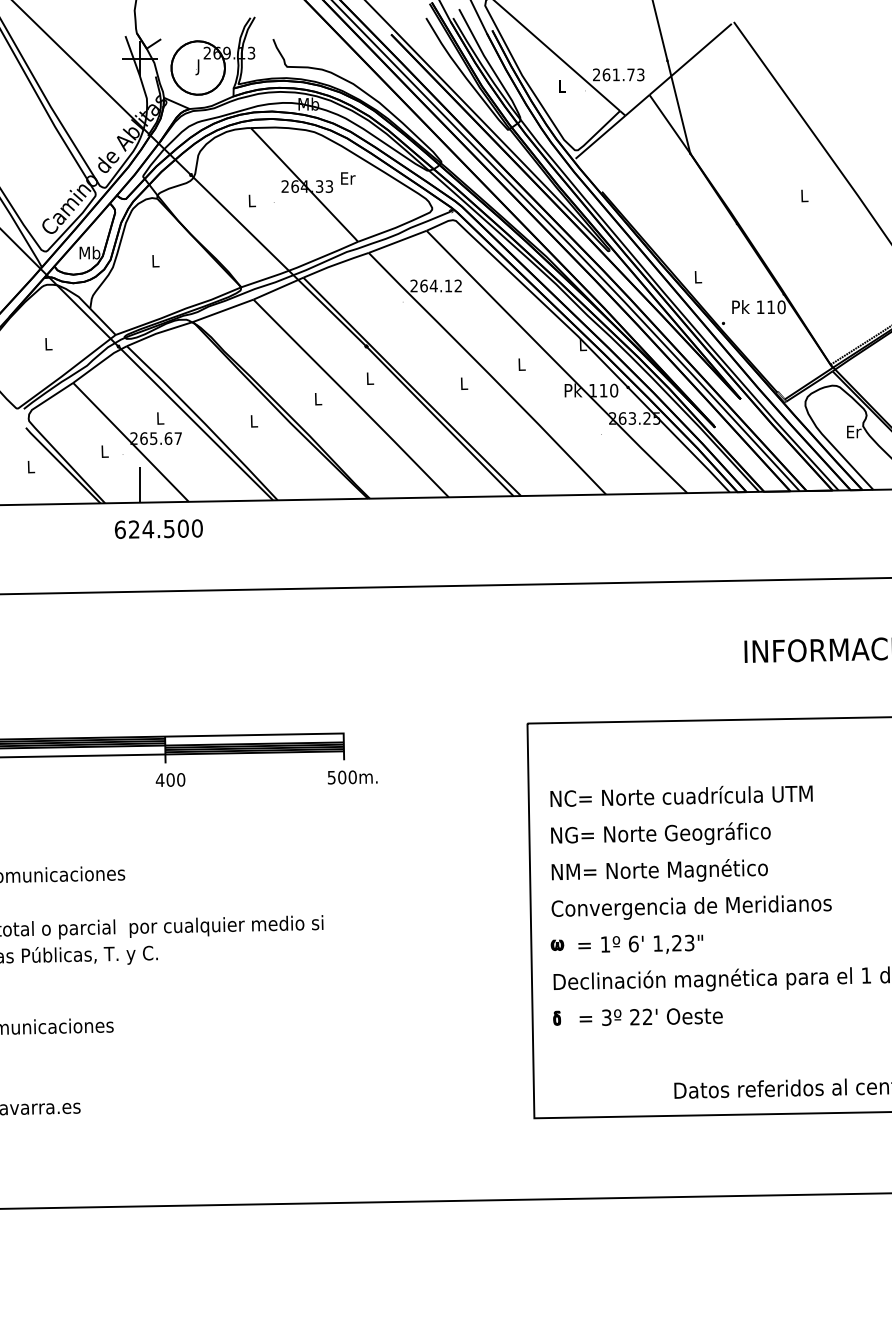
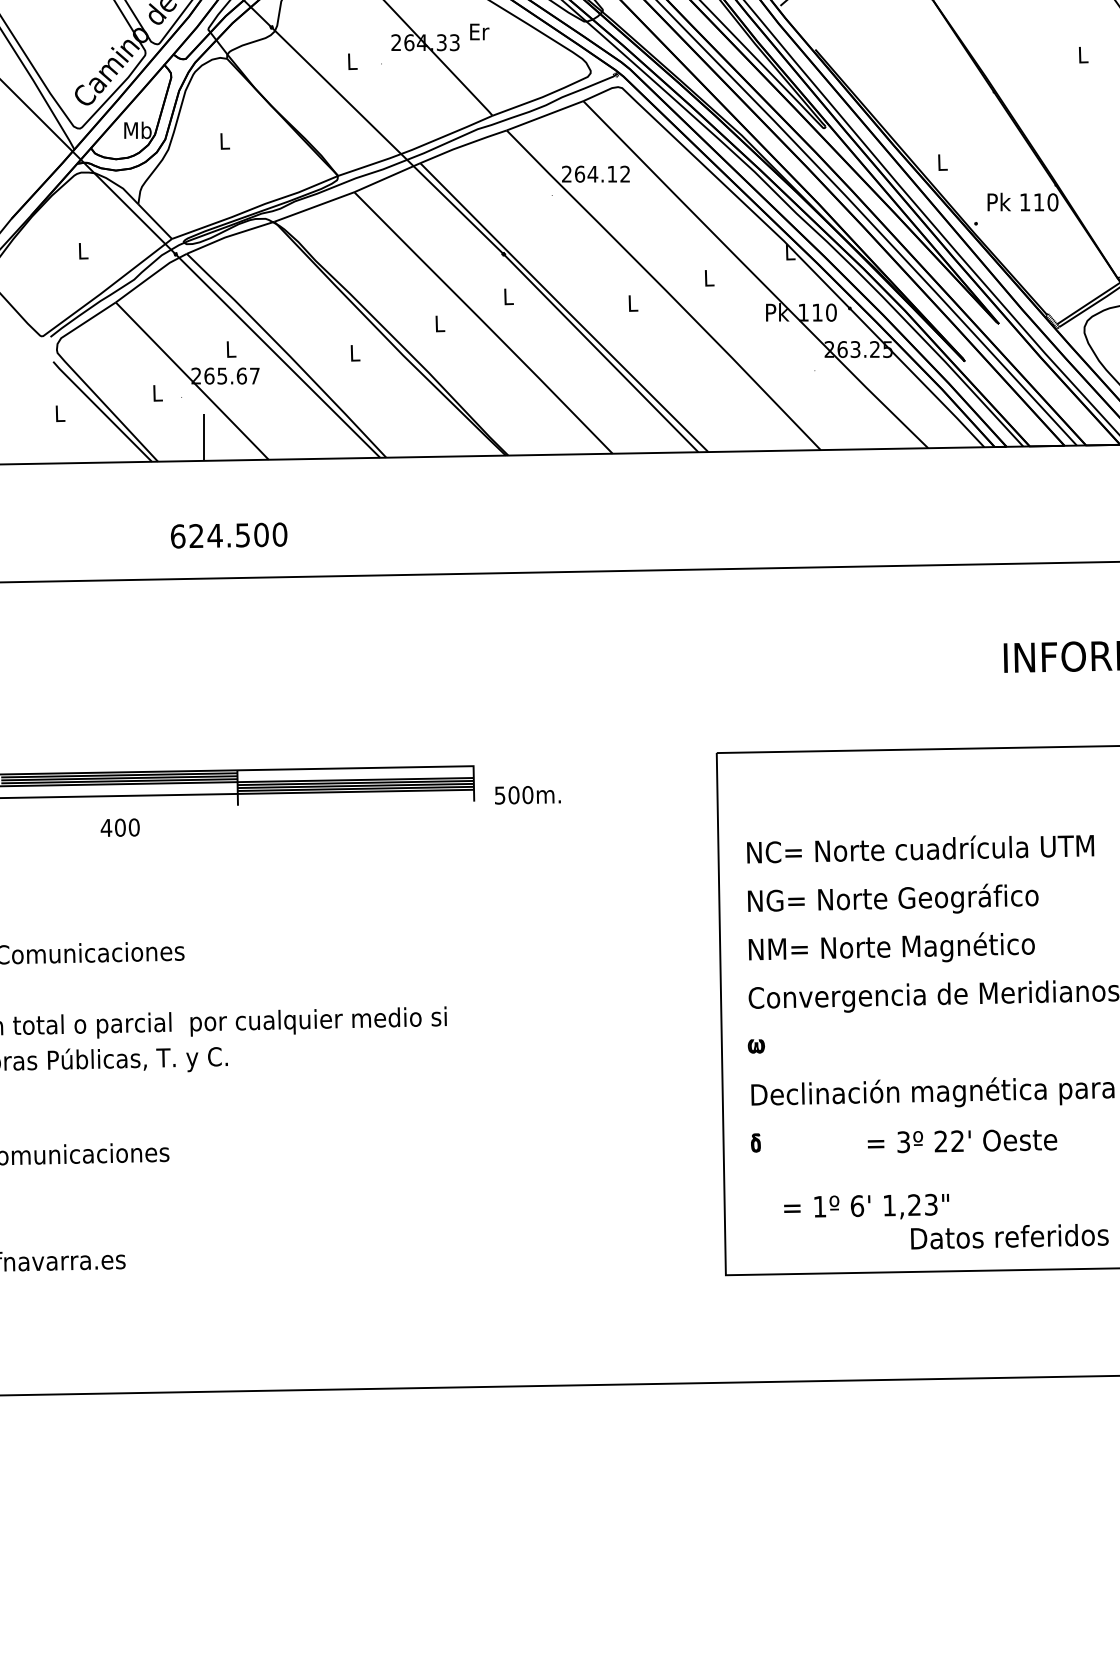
text: (158, 528) -> (228, 534), moved
text: (352, 777) -> (527, 795), moved
text: (170, 779) -> (120, 827), moved
text: (640, 943) -> (866, 1205), moved
text: (650, 1016) -> (961, 1140), moved

